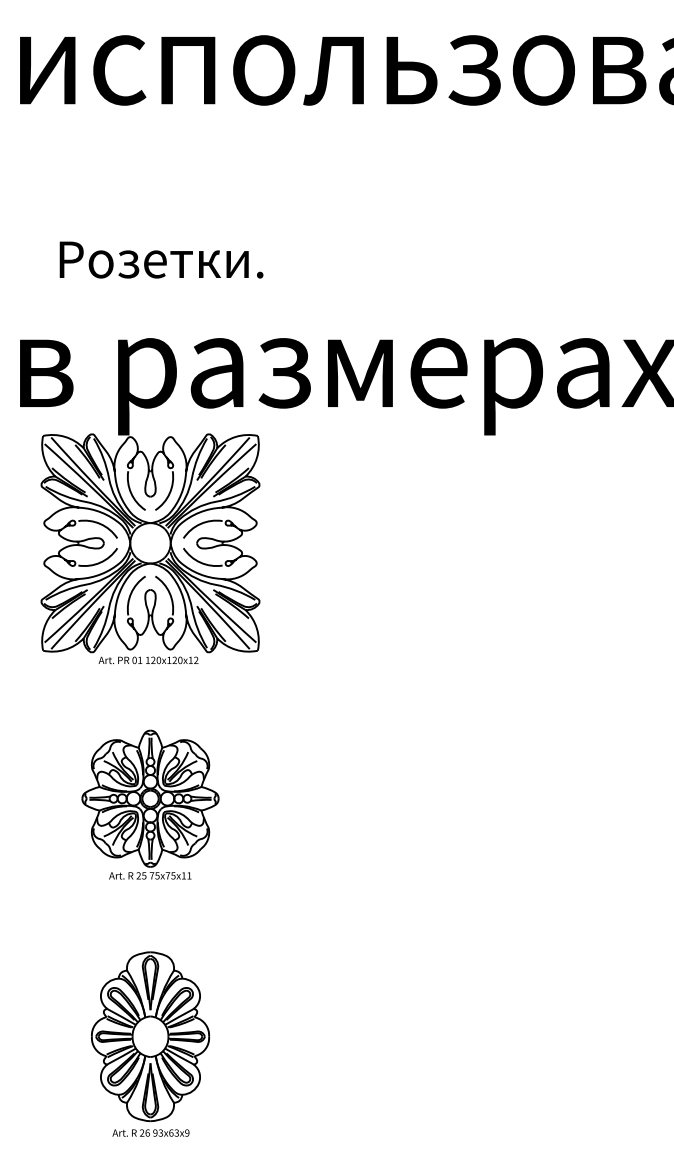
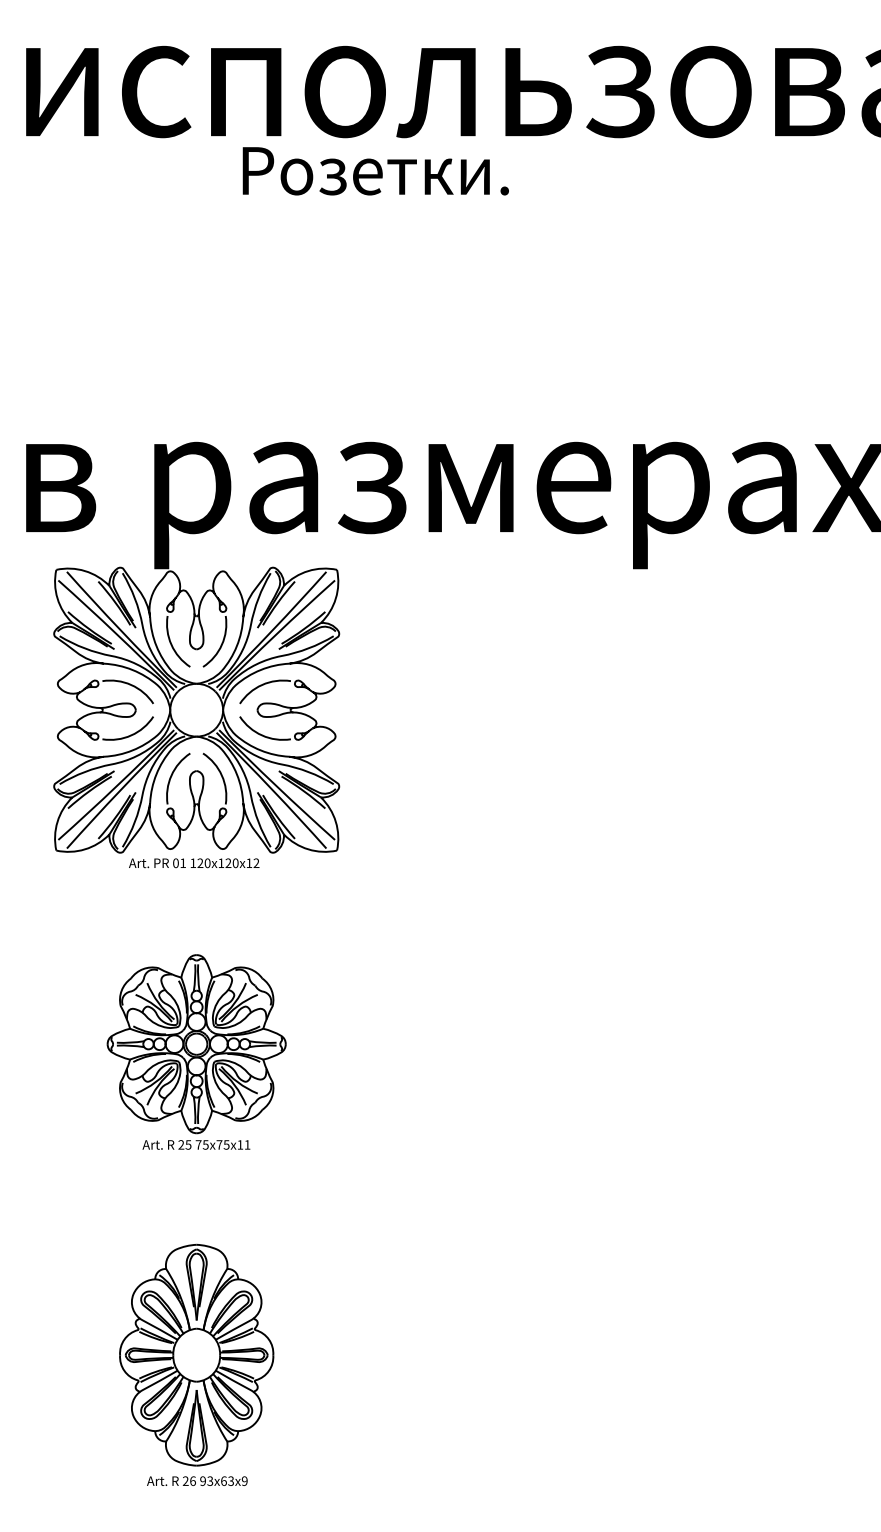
text: (161, 259) -> (375, 170), moved

